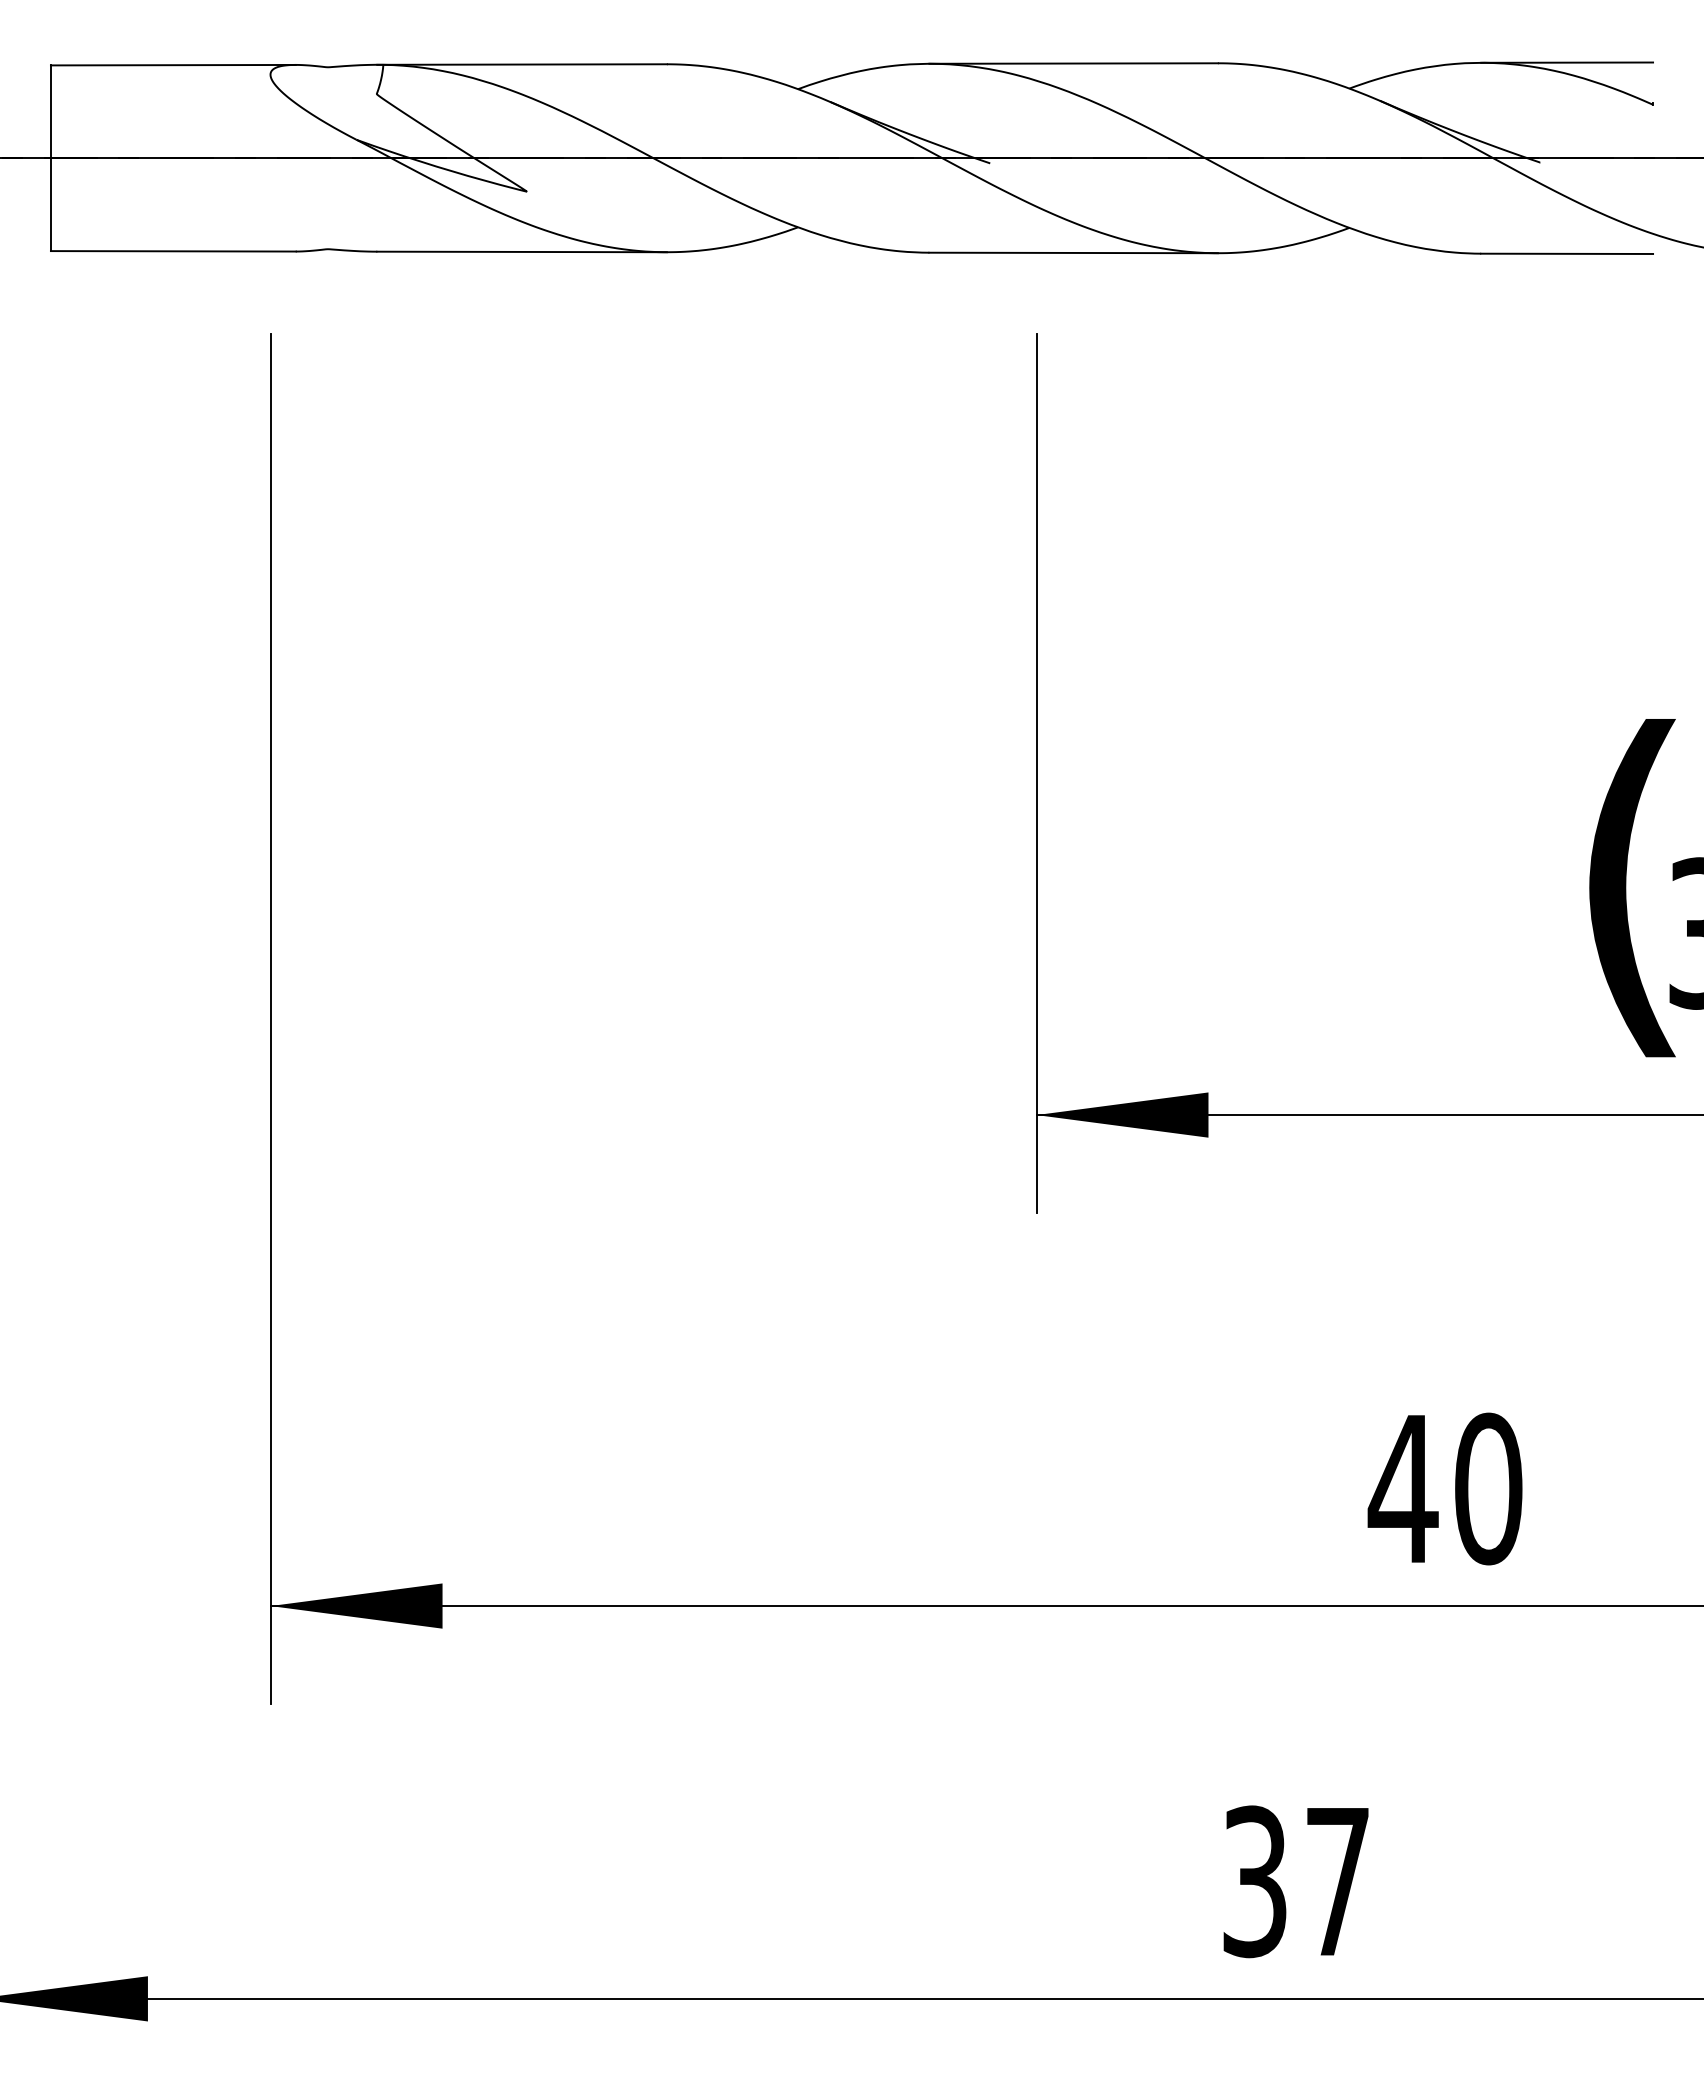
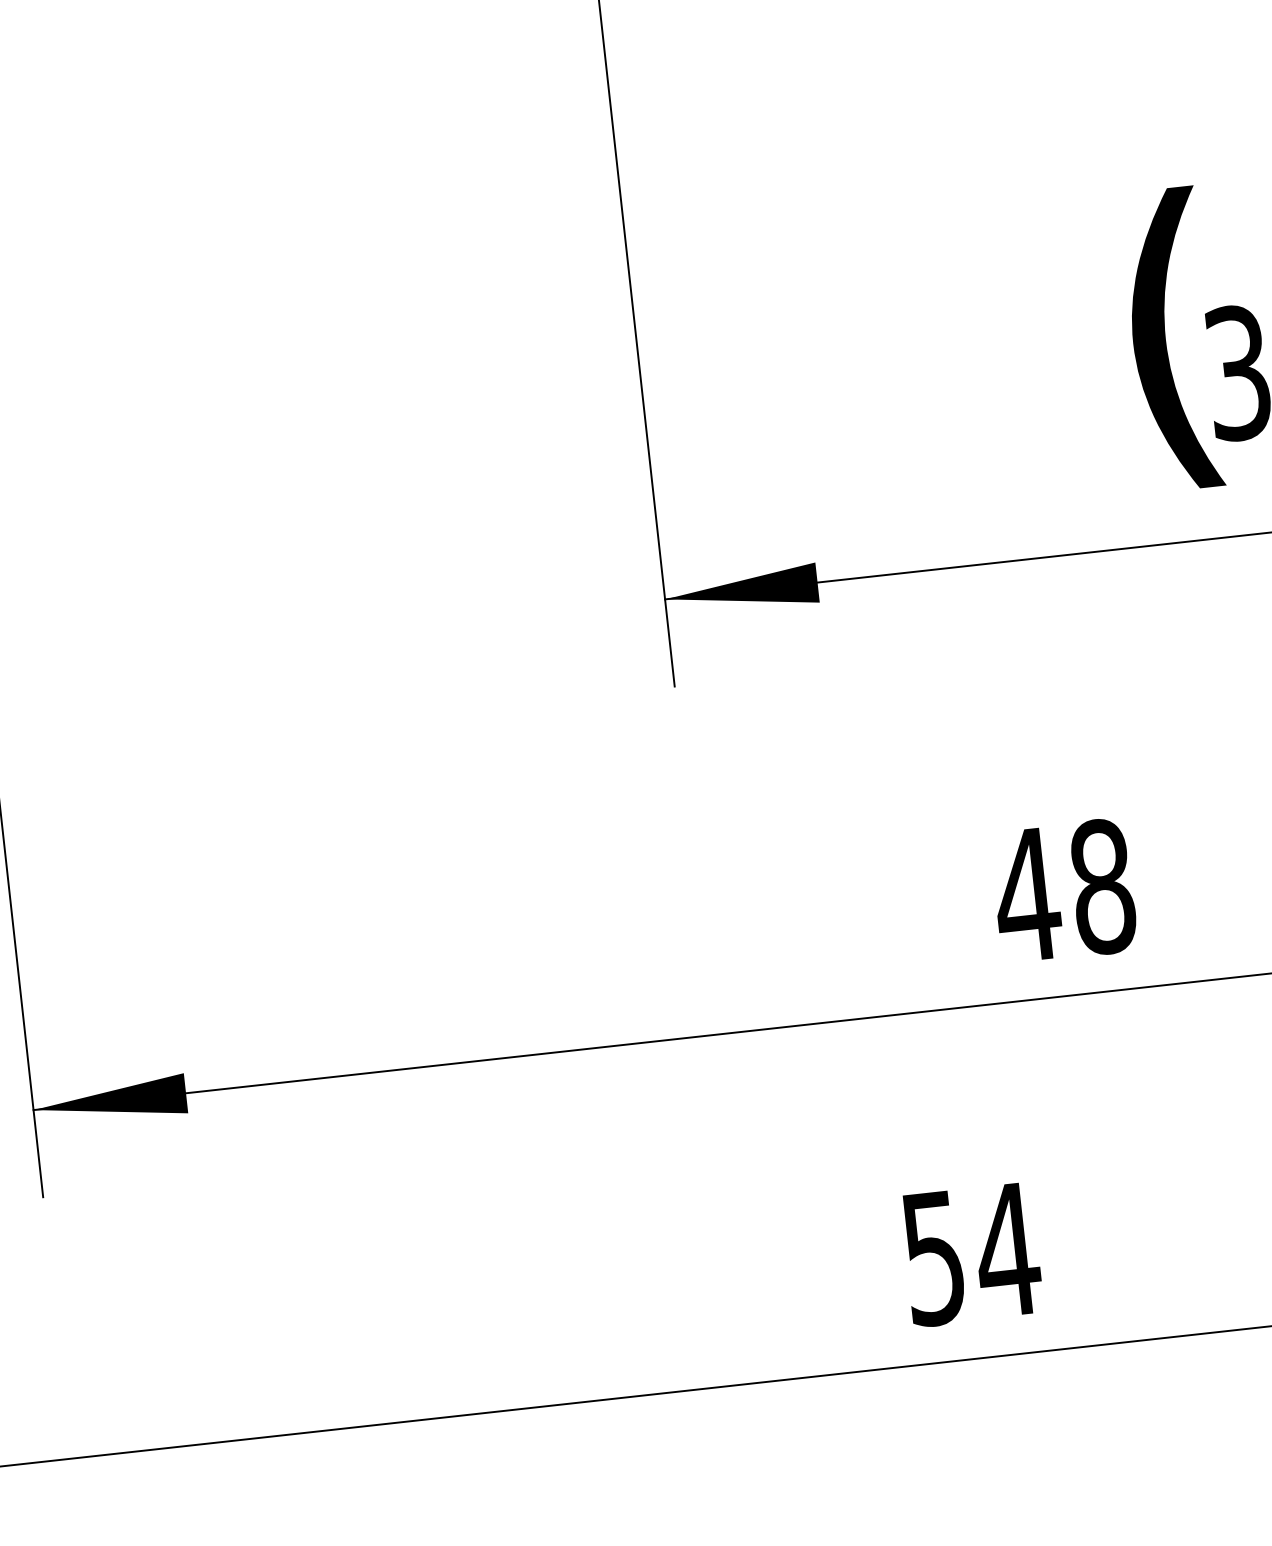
text: (1488, 1488) -> (1102, 886), 40 -> 48
text: (1297, 1881) -> (971, 1253), 37 -> 54

